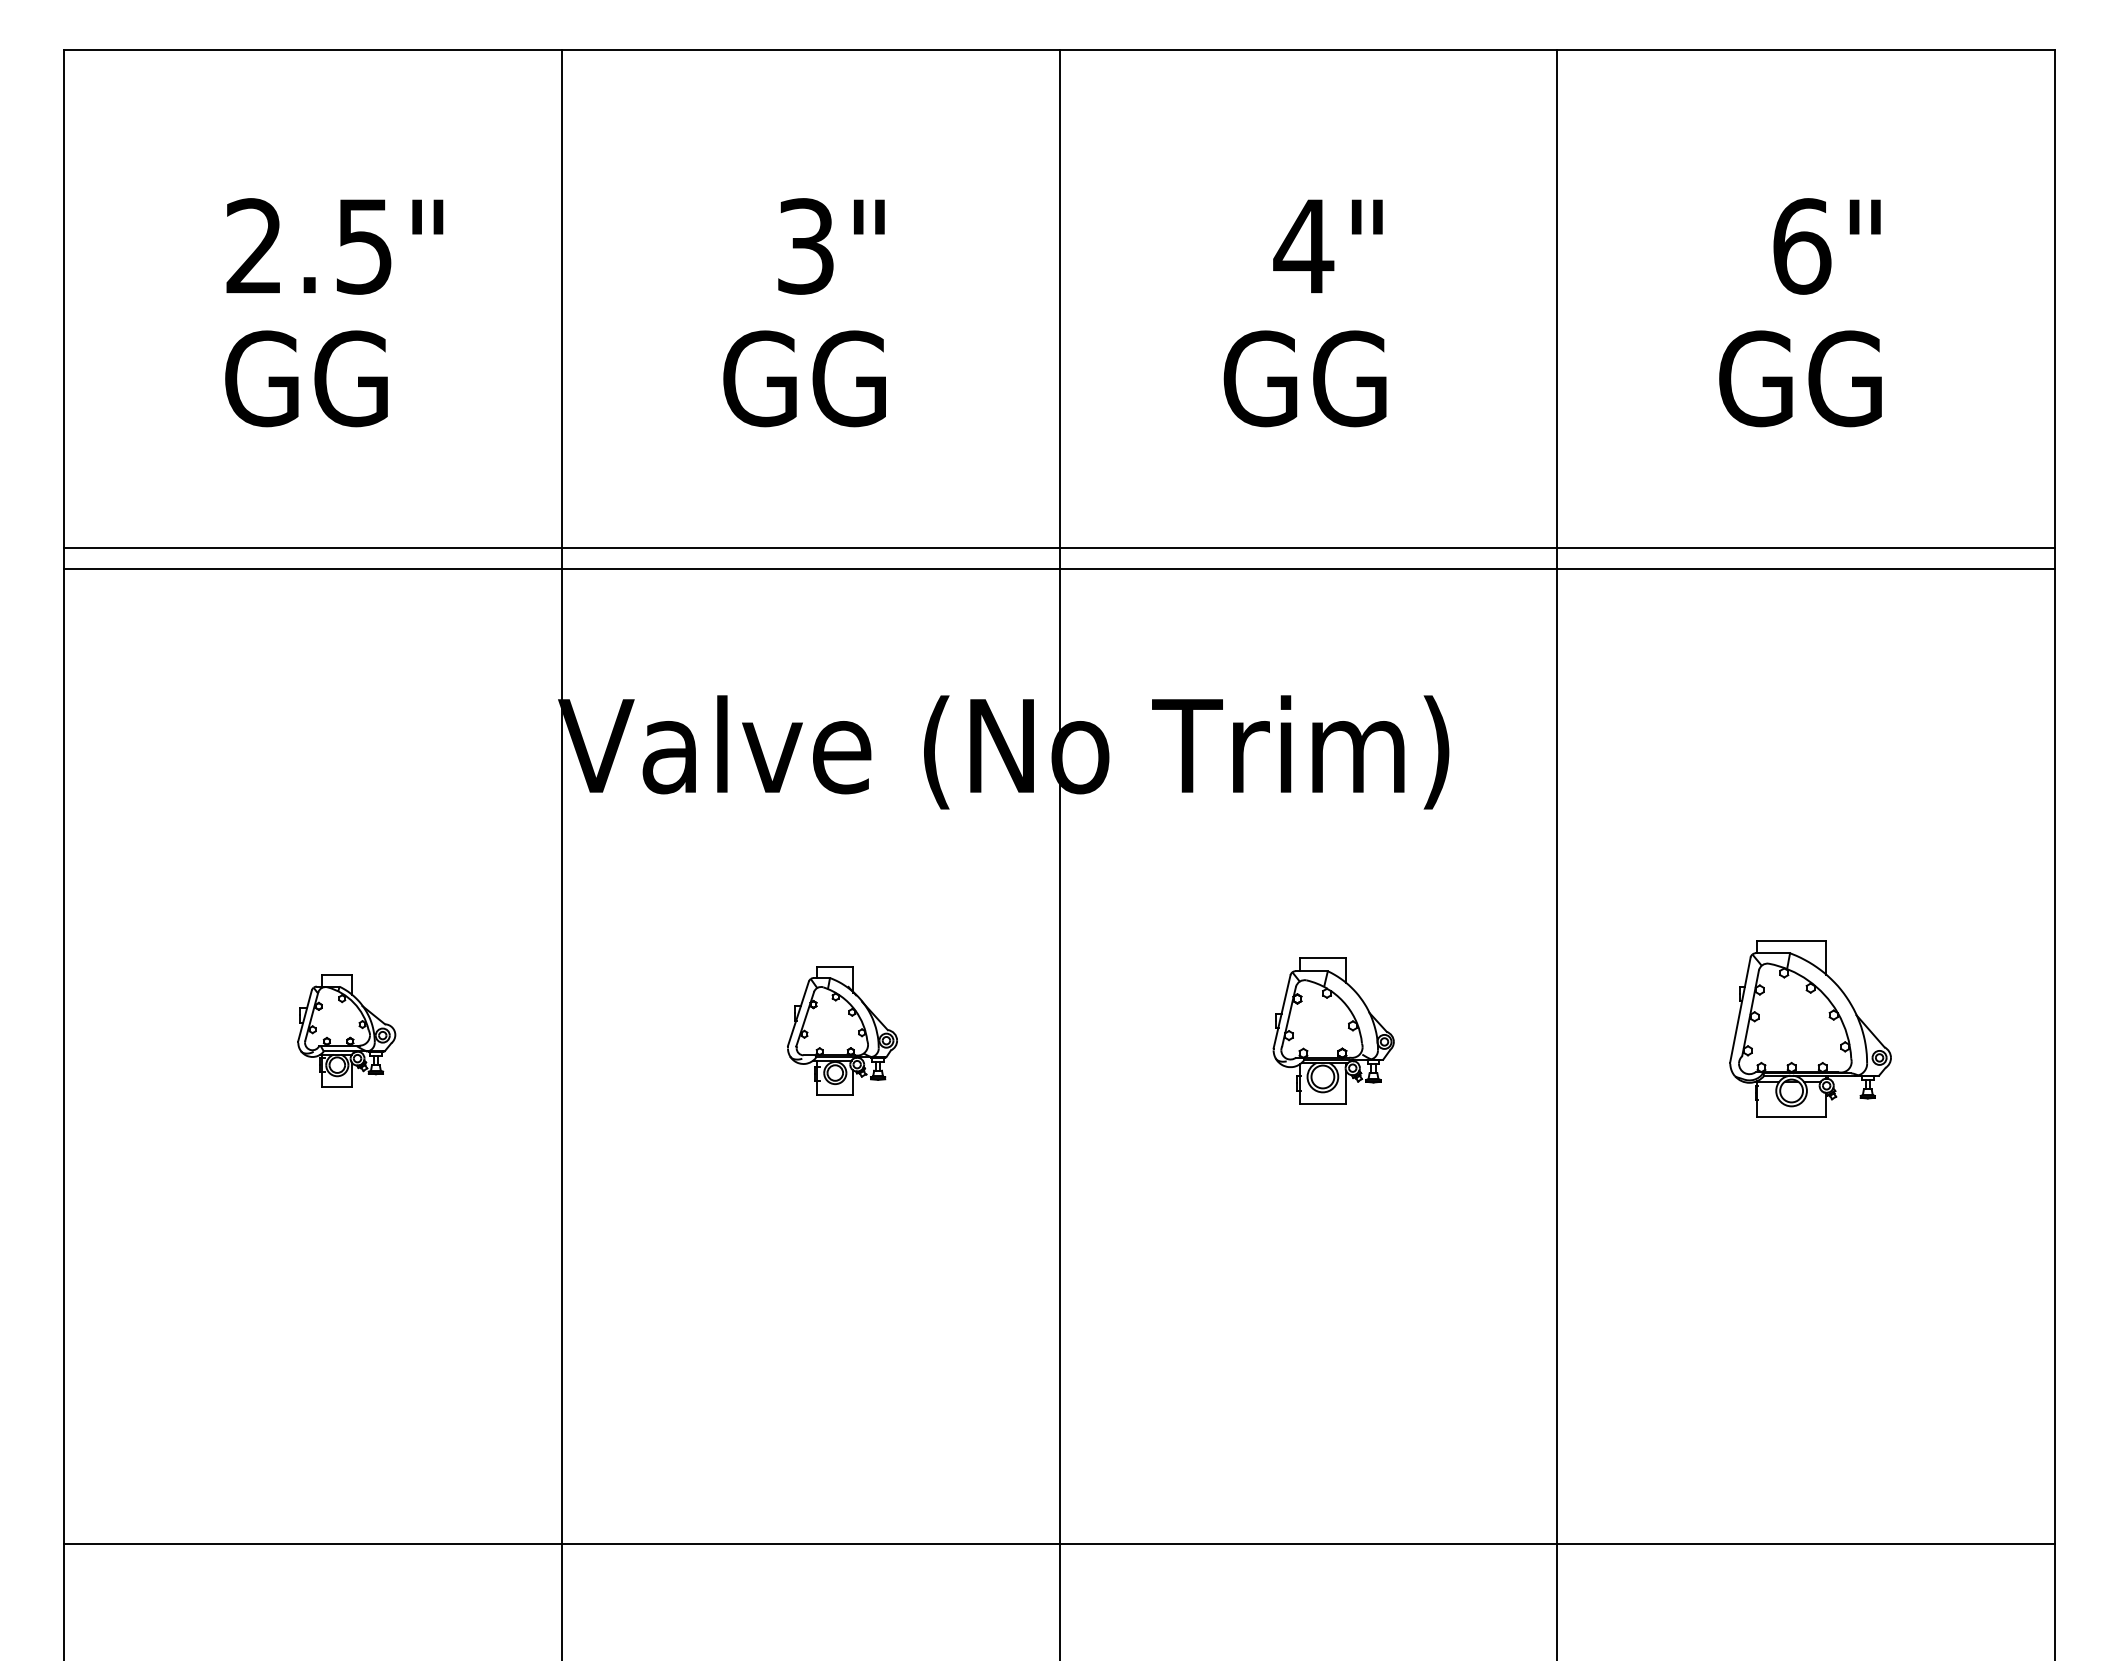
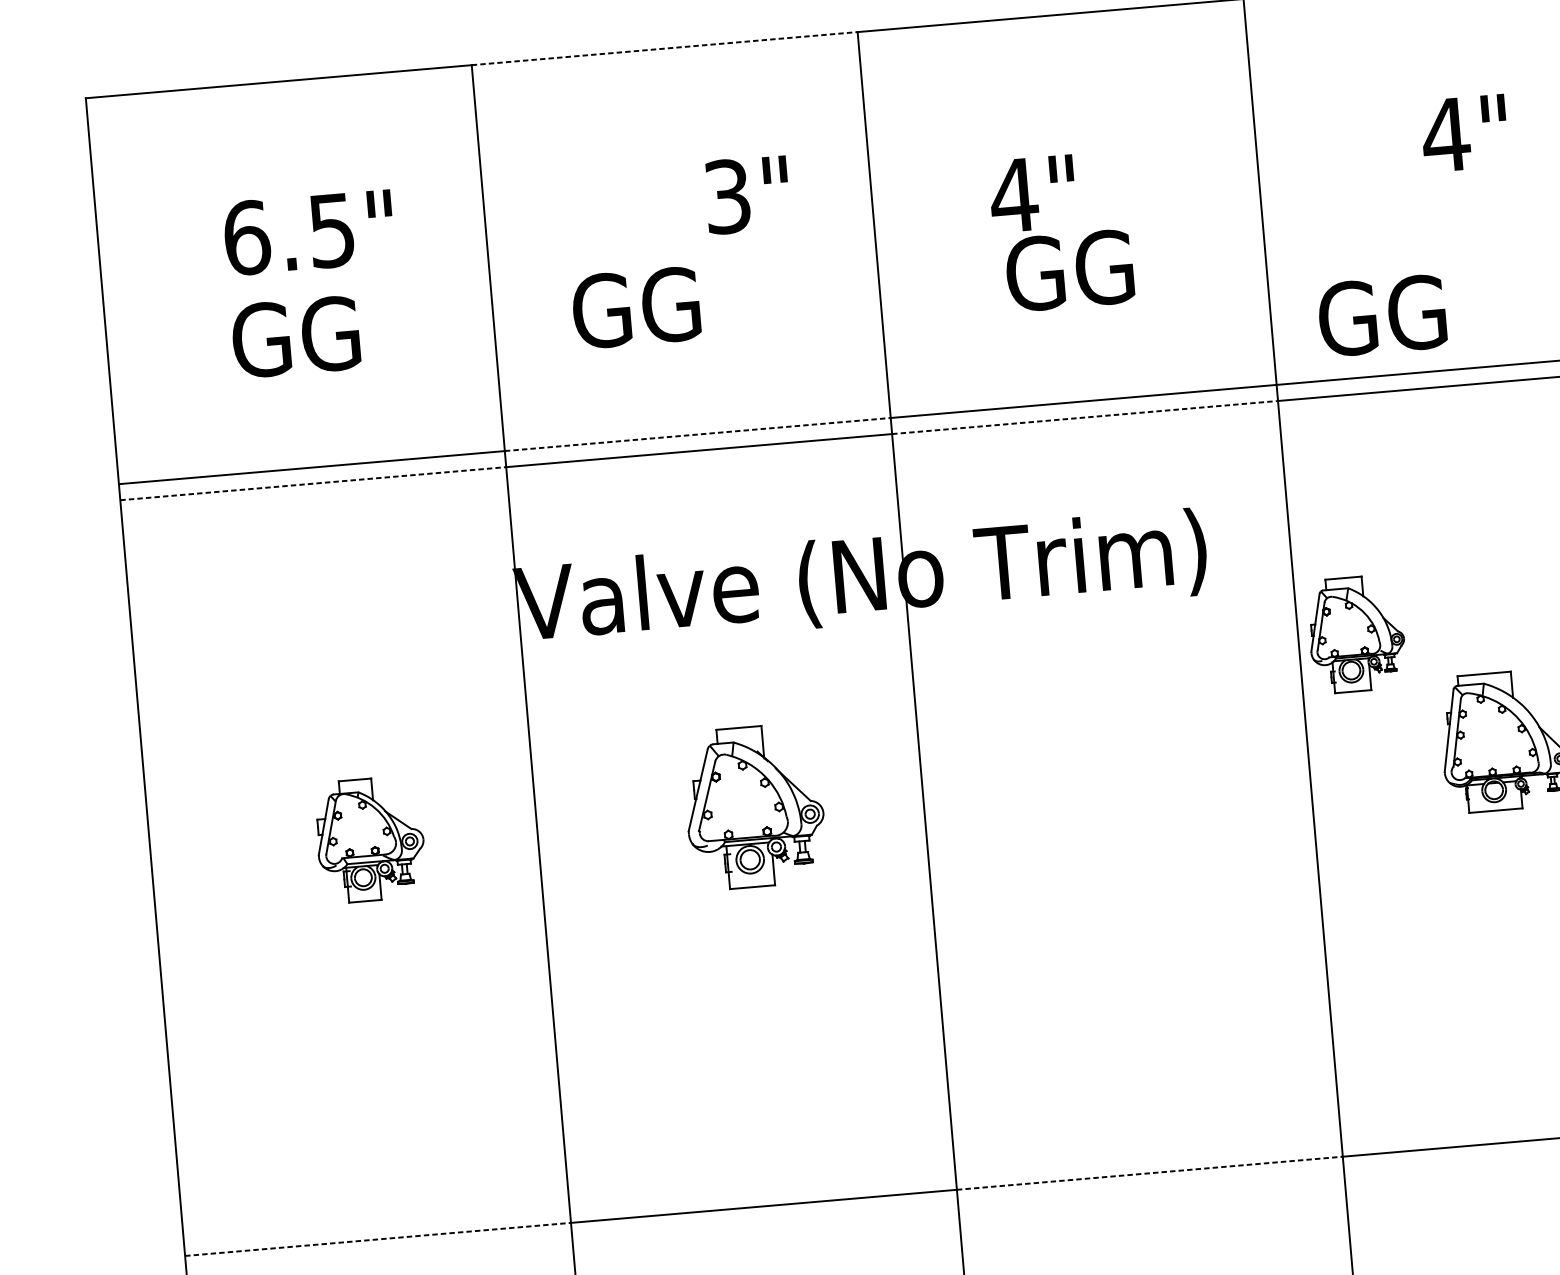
line: (810, 49) -> (664, 48), solid -> dashed
text: (1327, 245) -> (1032, 193), moved
text: (255, 246) -> (247, 237), 2.5" -> 6.5"
text: (831, 246) -> (747, 195), moved
text: (1801, 246) -> (1445, 135), 6" -> 4"
text: (804, 378) -> (636, 307), moved
text: (1800, 378) -> (1382, 315), moved
line: (810, 547) -> (697, 434), solid -> dashed
line: (312, 568) -> (313, 483), solid -> dashed
line: (1308, 568) -> (1085, 417), solid -> dashed
part: (346, 1030) -> (370, 839), size x1.4
part: (842, 1030) -> (754, 806), size x1.6
part: (1333, 1030) -> (1356, 633), moved
line: (312, 1543) -> (378, 1239), solid -> dashed
line: (1308, 1543) -> (1149, 1173), solid -> dashed

